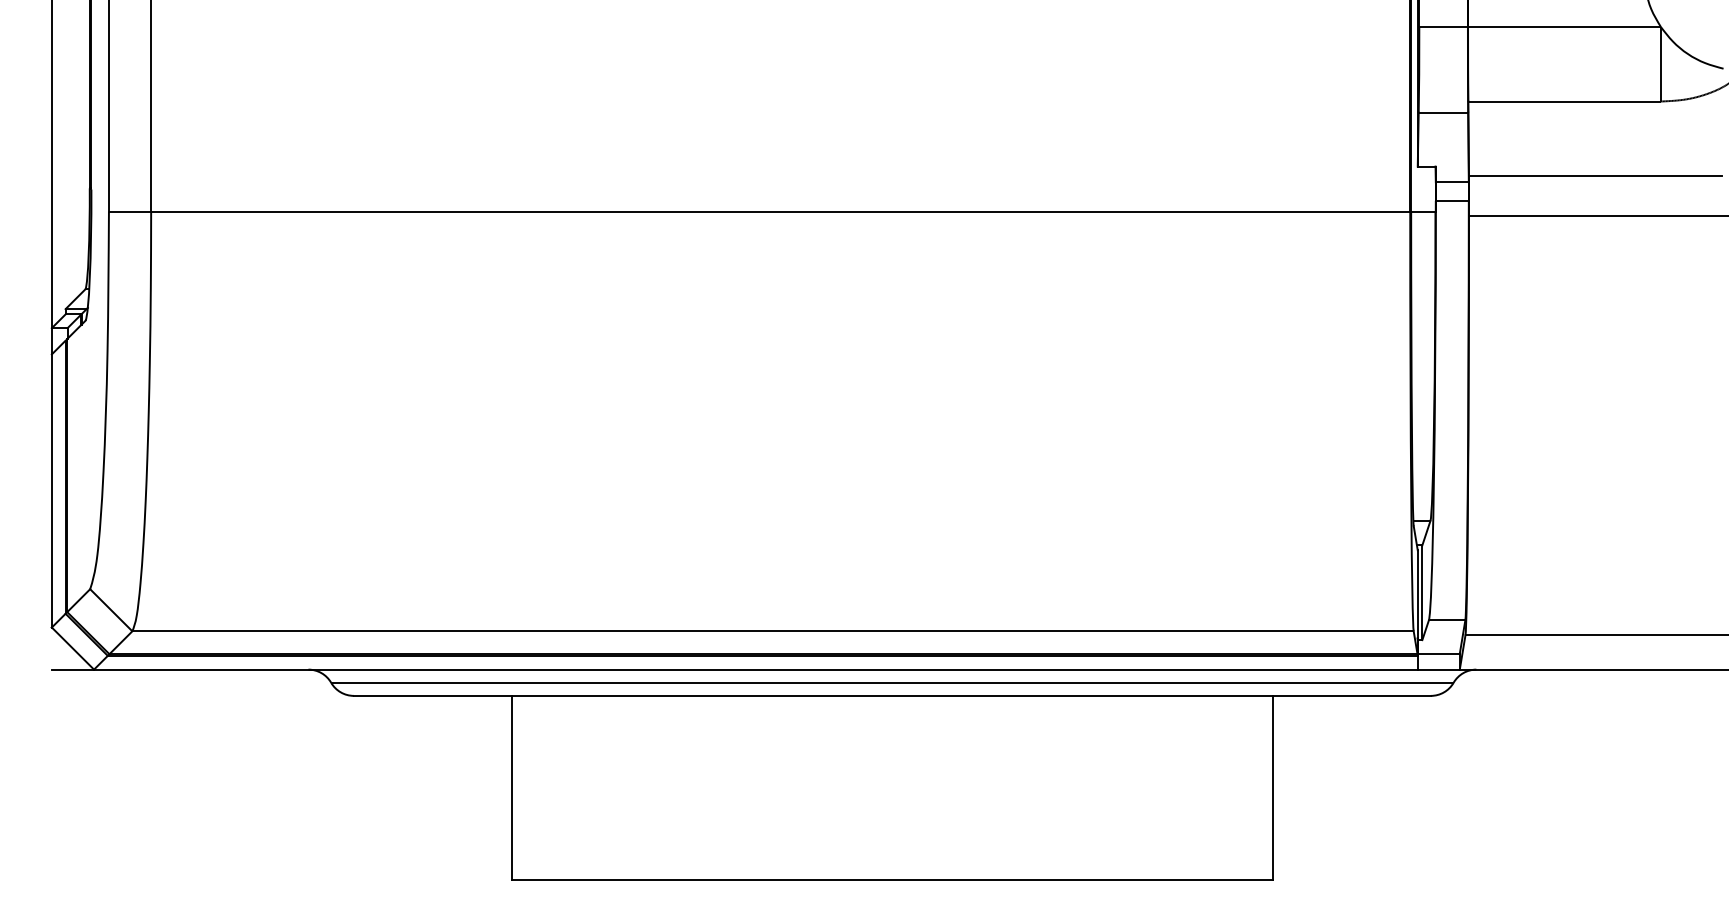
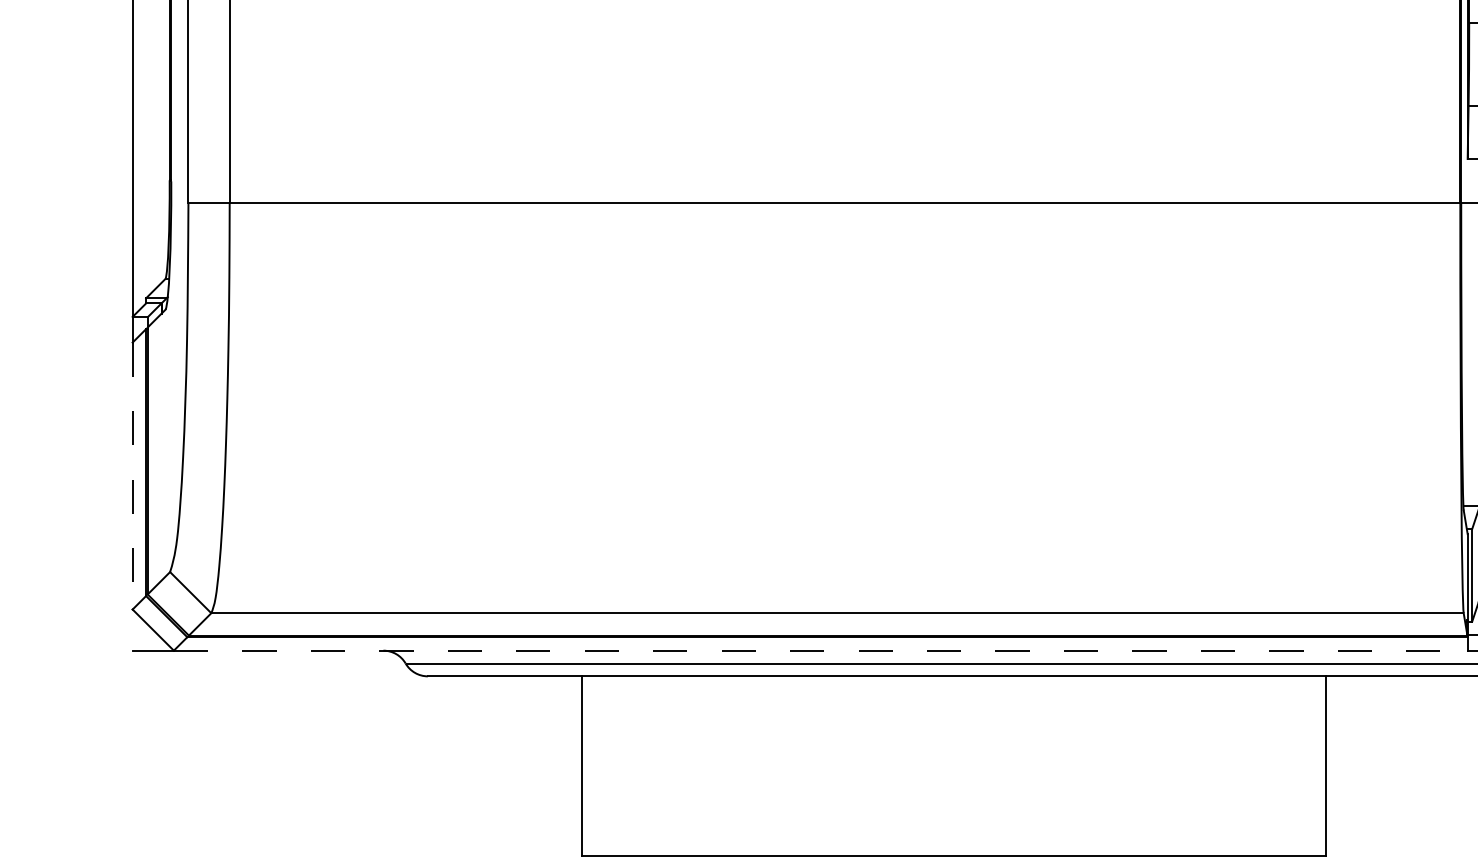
line: (51, 490) -> (132, 475), solid -> dashed
line: (755, 669) -> (820, 650), solid -> dashed

